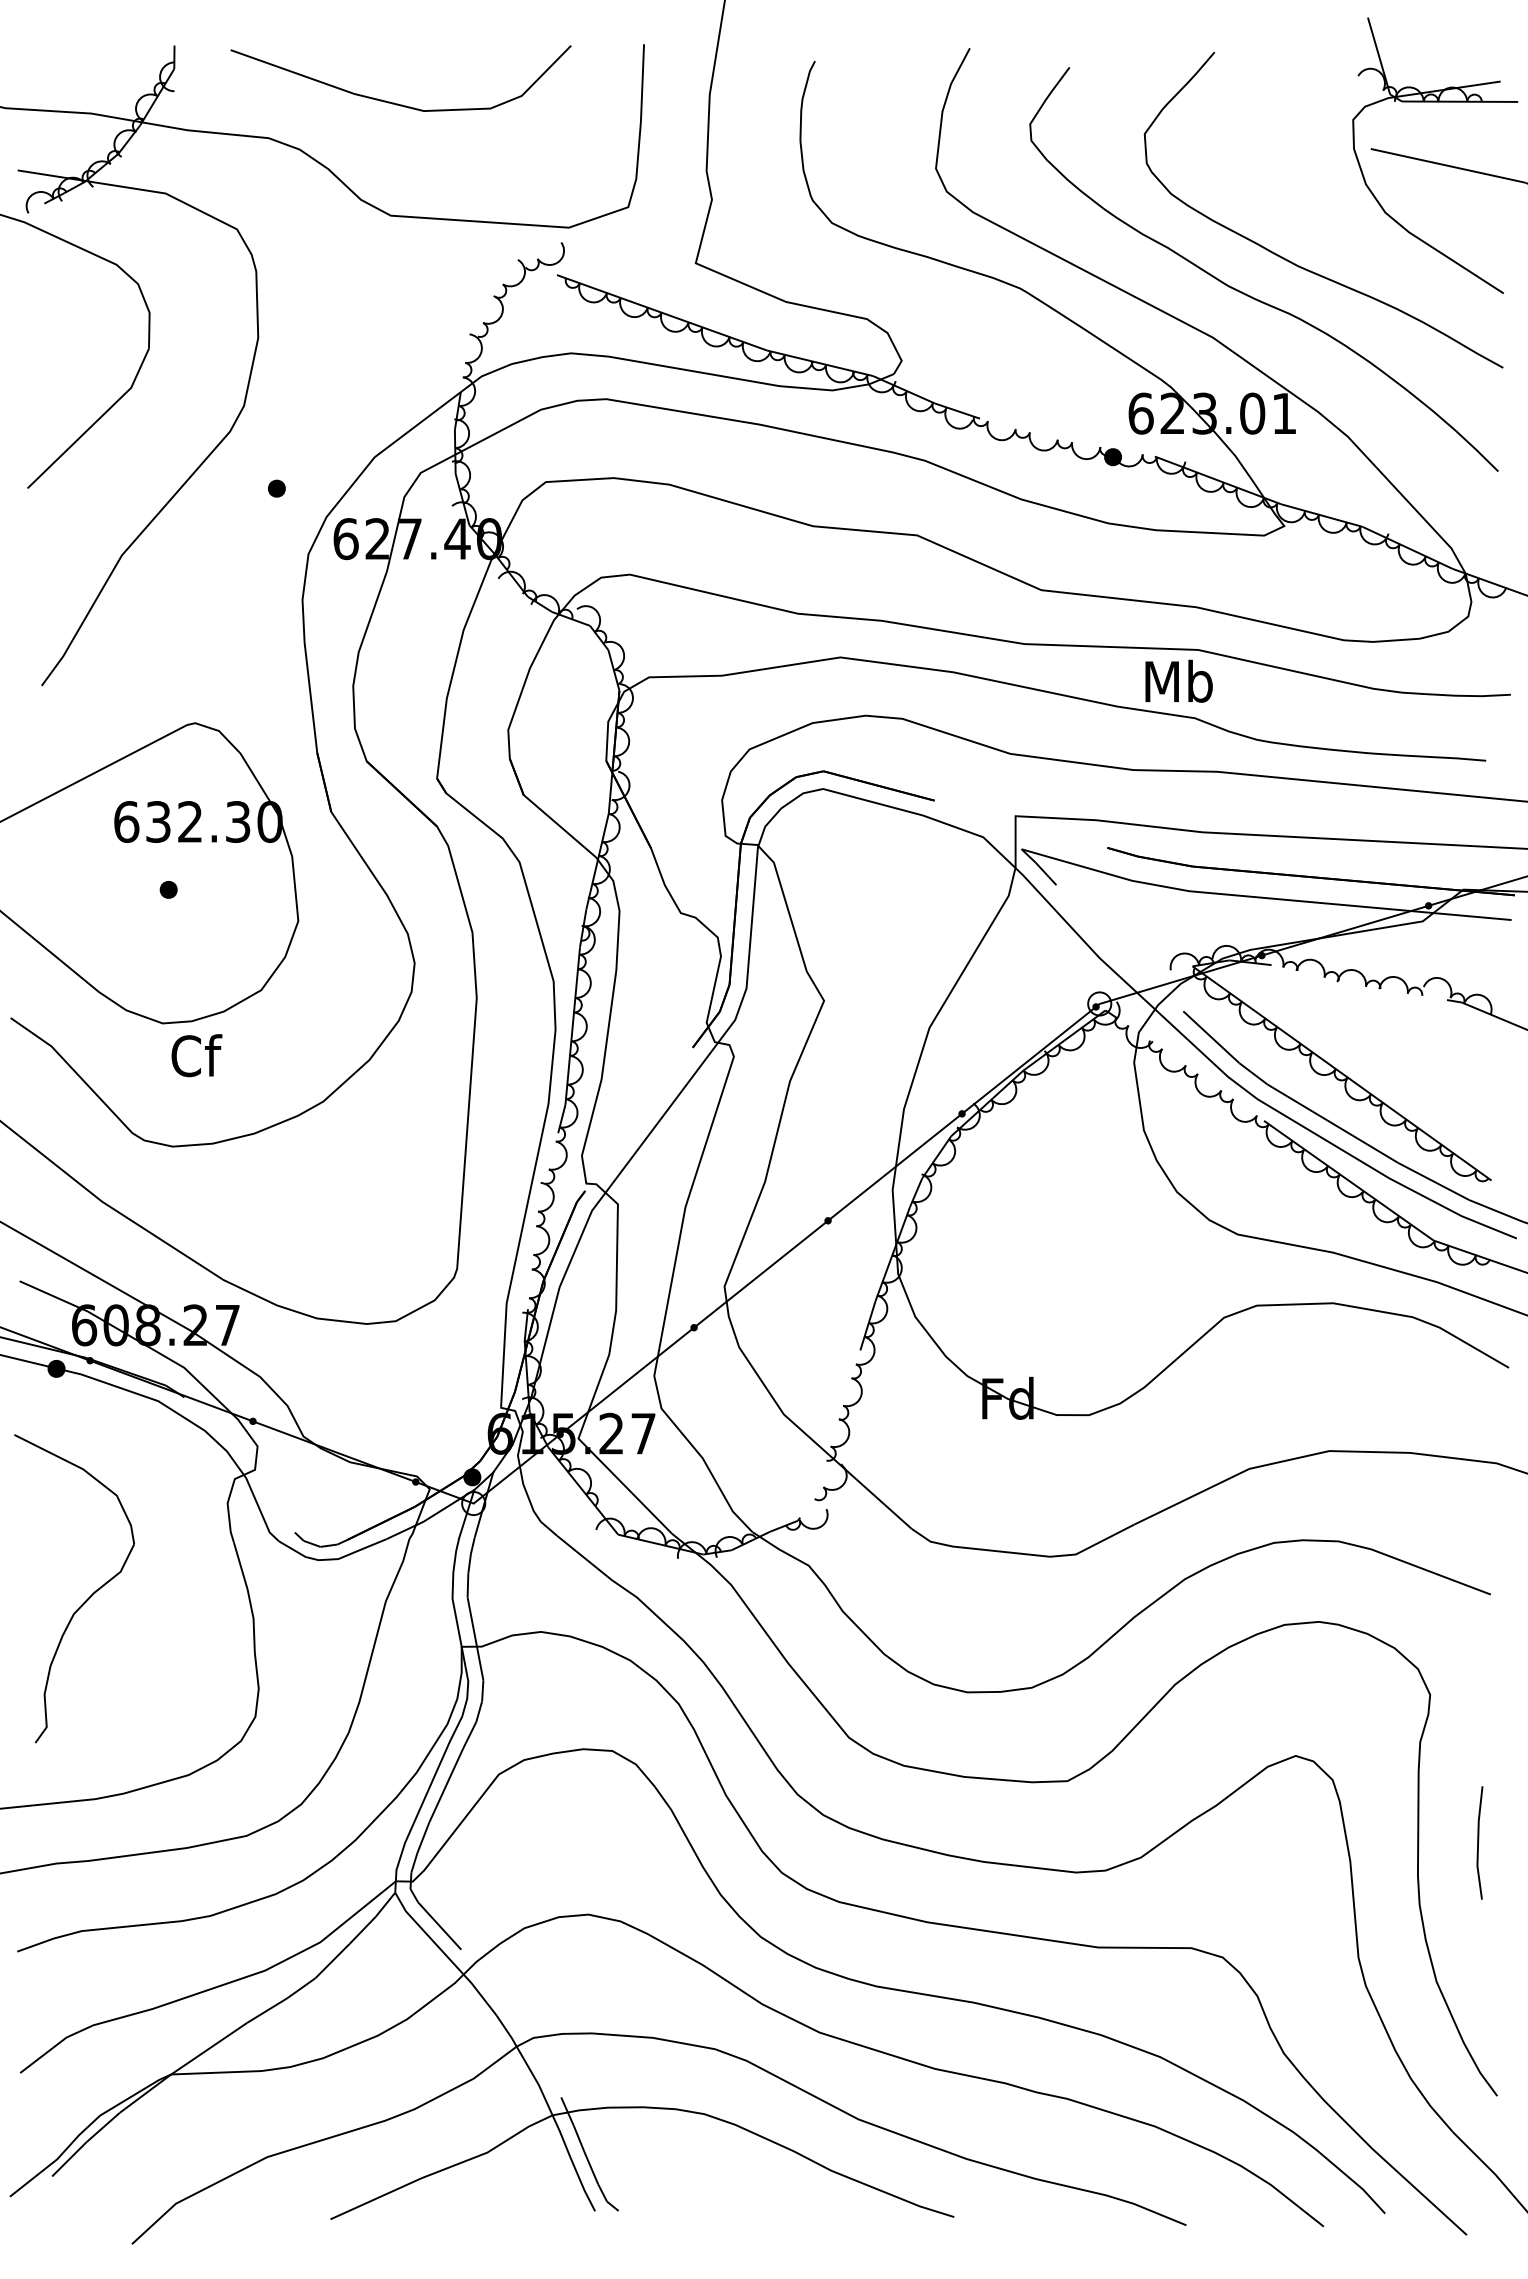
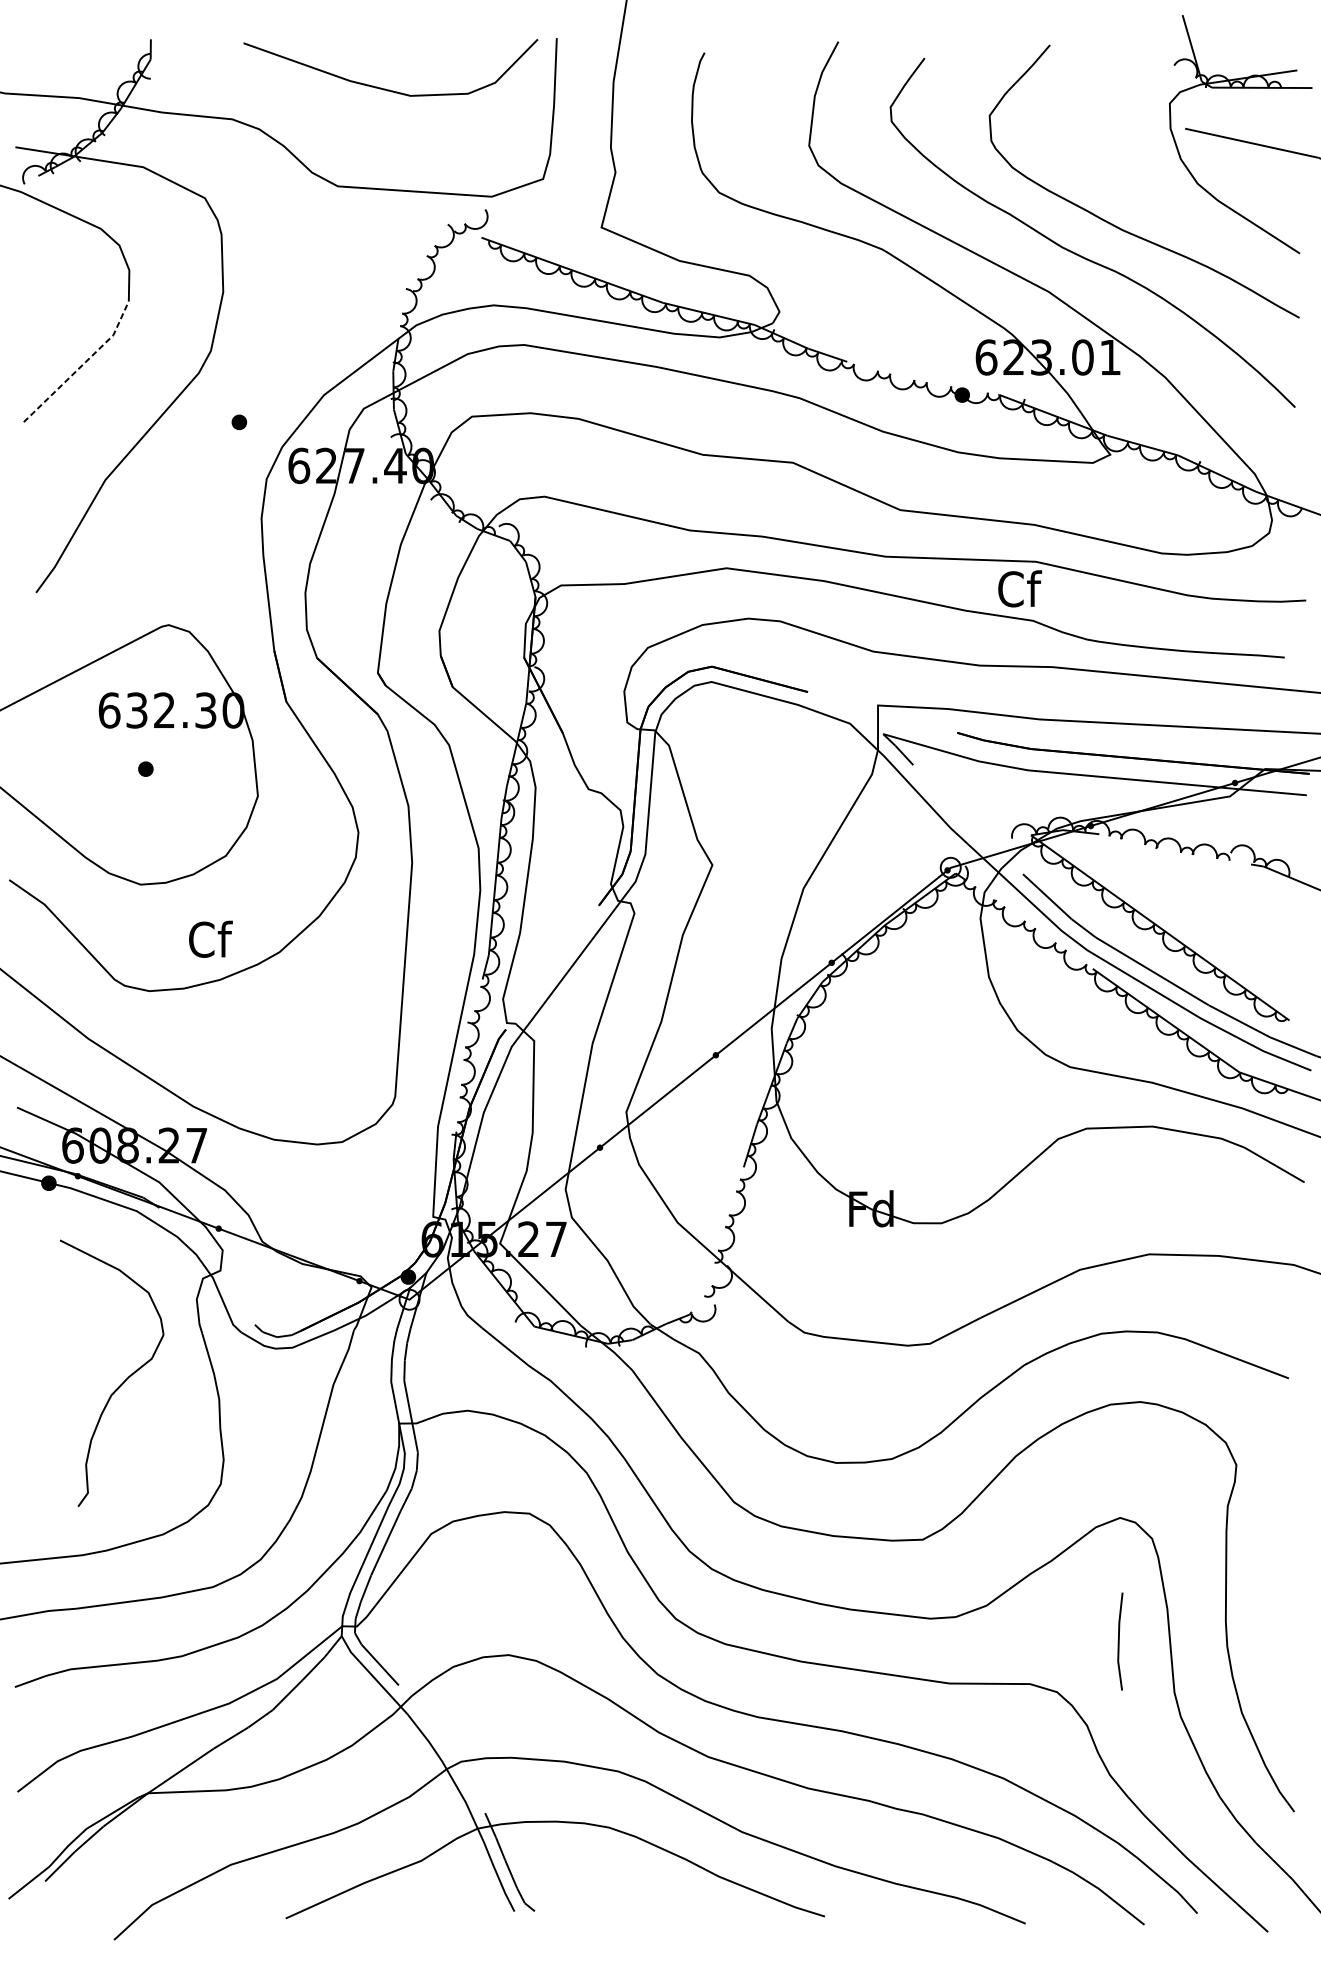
curve: (394, 102) -> (385, 88), moved
line: (95, 422) -> (82, 365), solid -> dashed
text: (1178, 680) -> (1018, 588), Mb -> Cf
text: (196, 1055) -> (210, 939), moved
part: (86, 1599) -> (122, 1382), moved
line: (1479, 1841) -> (1119, 1640), moved

